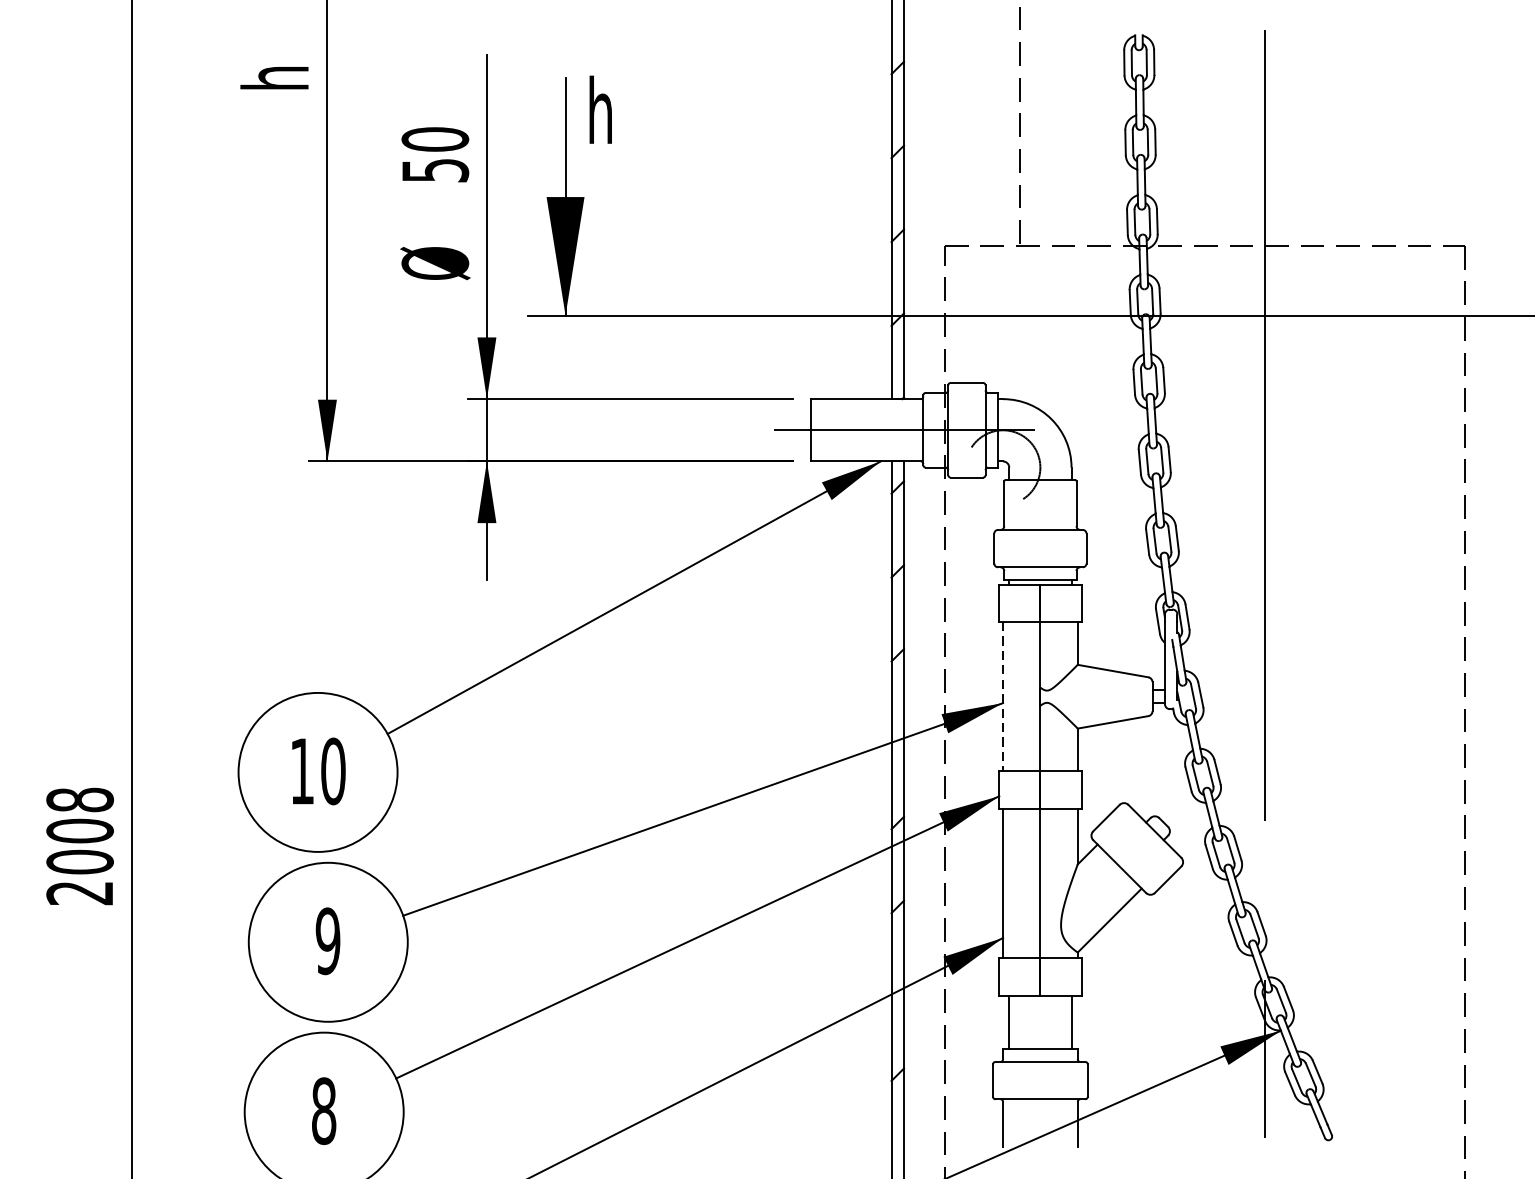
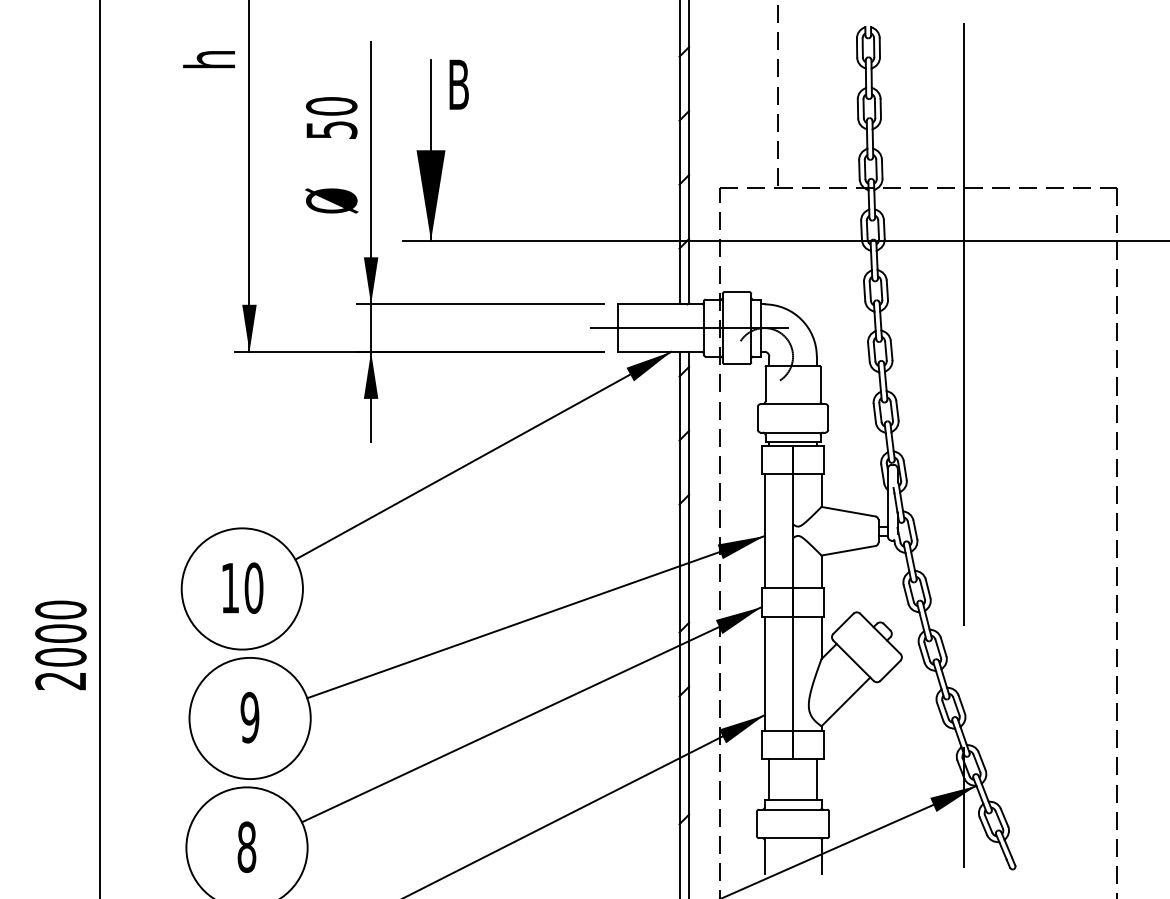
text: (601, 109) -> (458, 83), h -> B
line: (1002, 697) -> (764, 531), dashed -> solid
text: (79, 799) -> (60, 609), 2008 -> 2000

